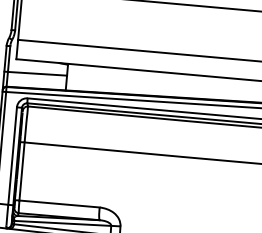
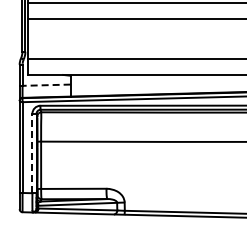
line: (37, 74) -> (46, 85), solid -> dashed
line: (12, 156) -> (32, 153), solid -> dashed

